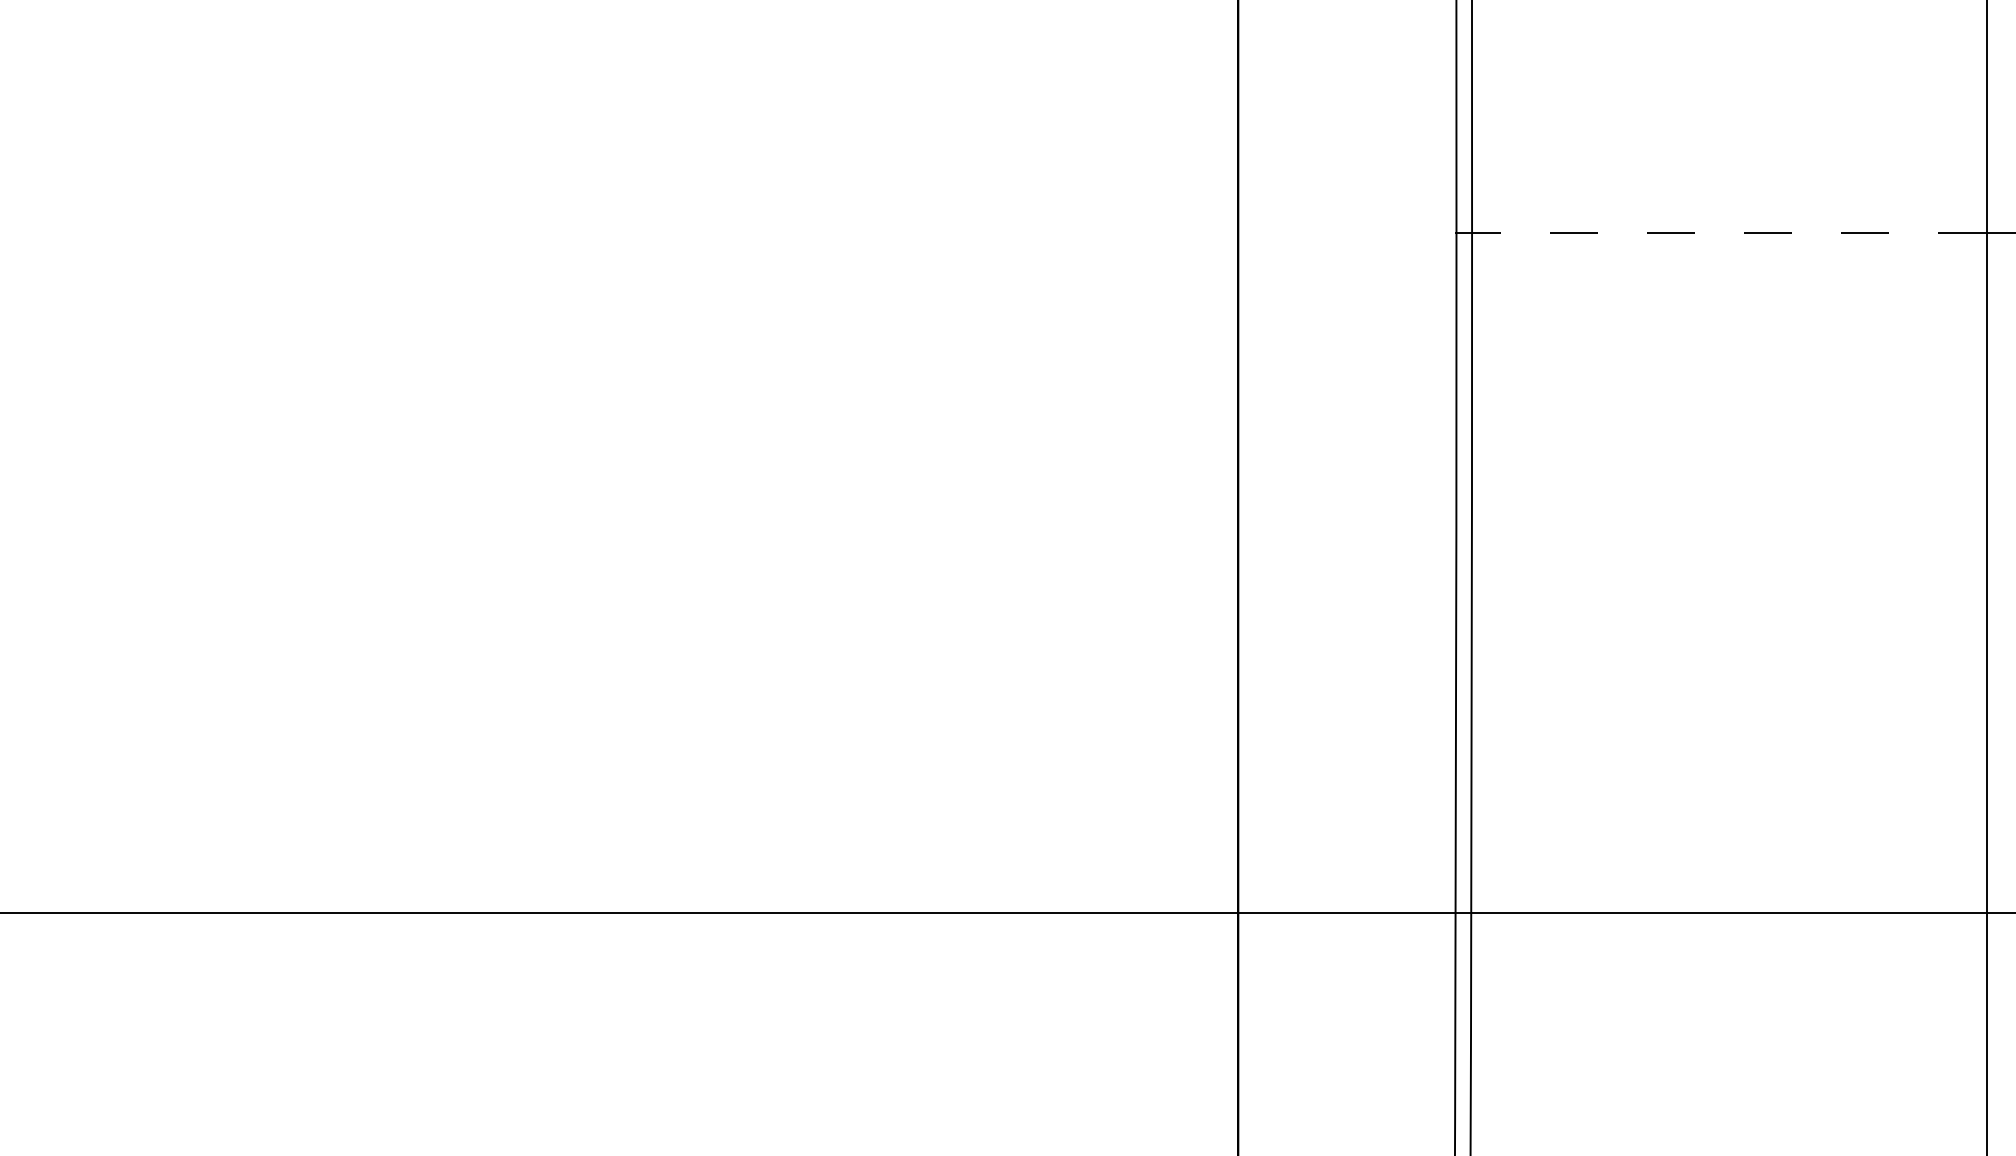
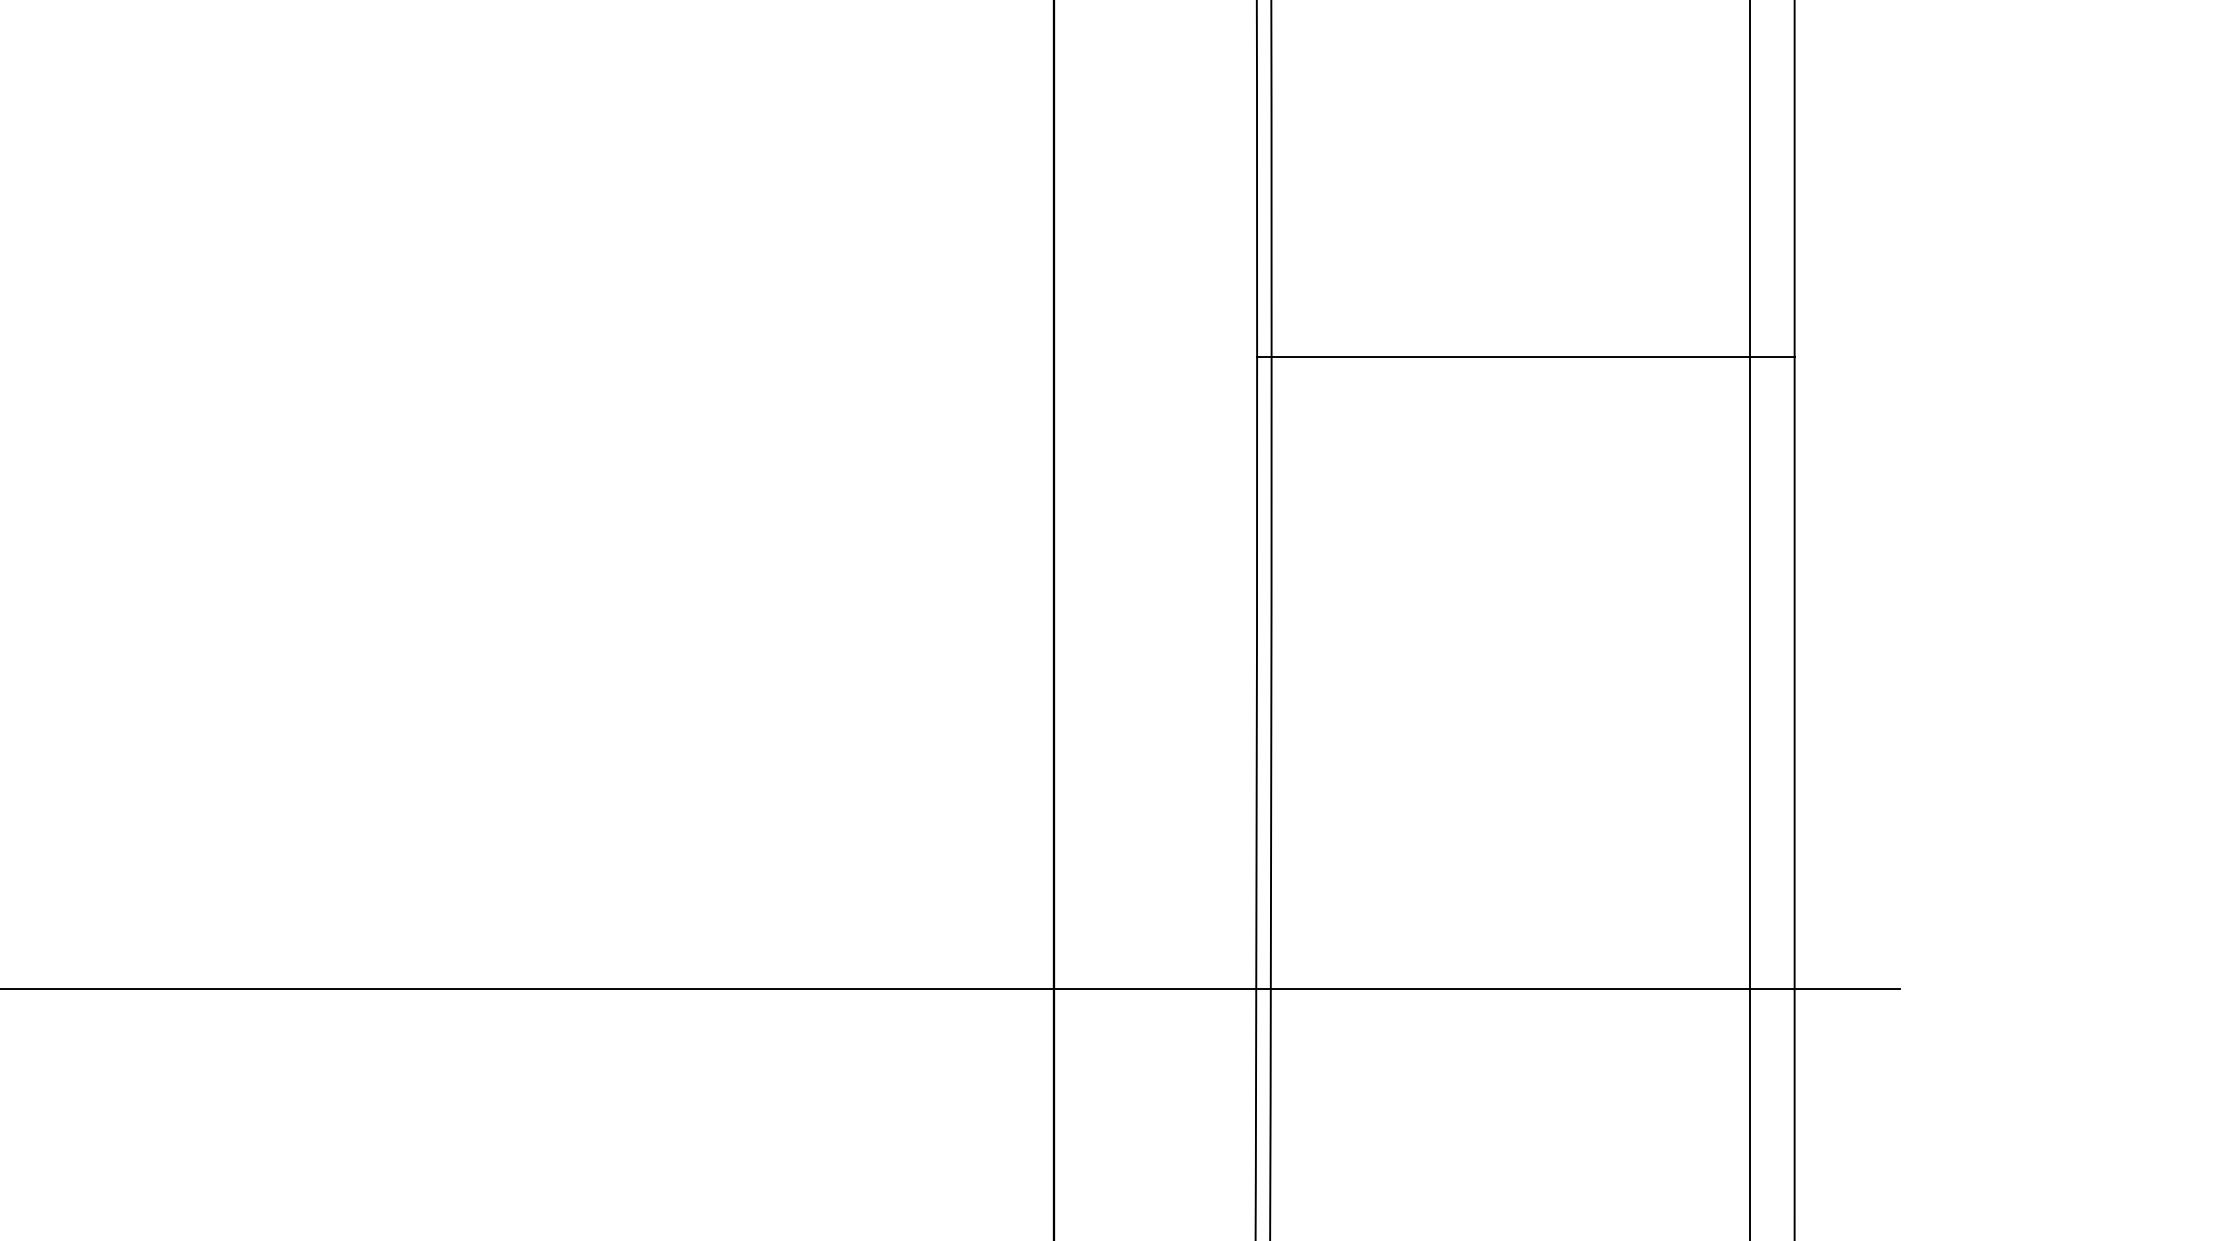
line: (1728, 233) -> (1510, 356), dashed -> solid

